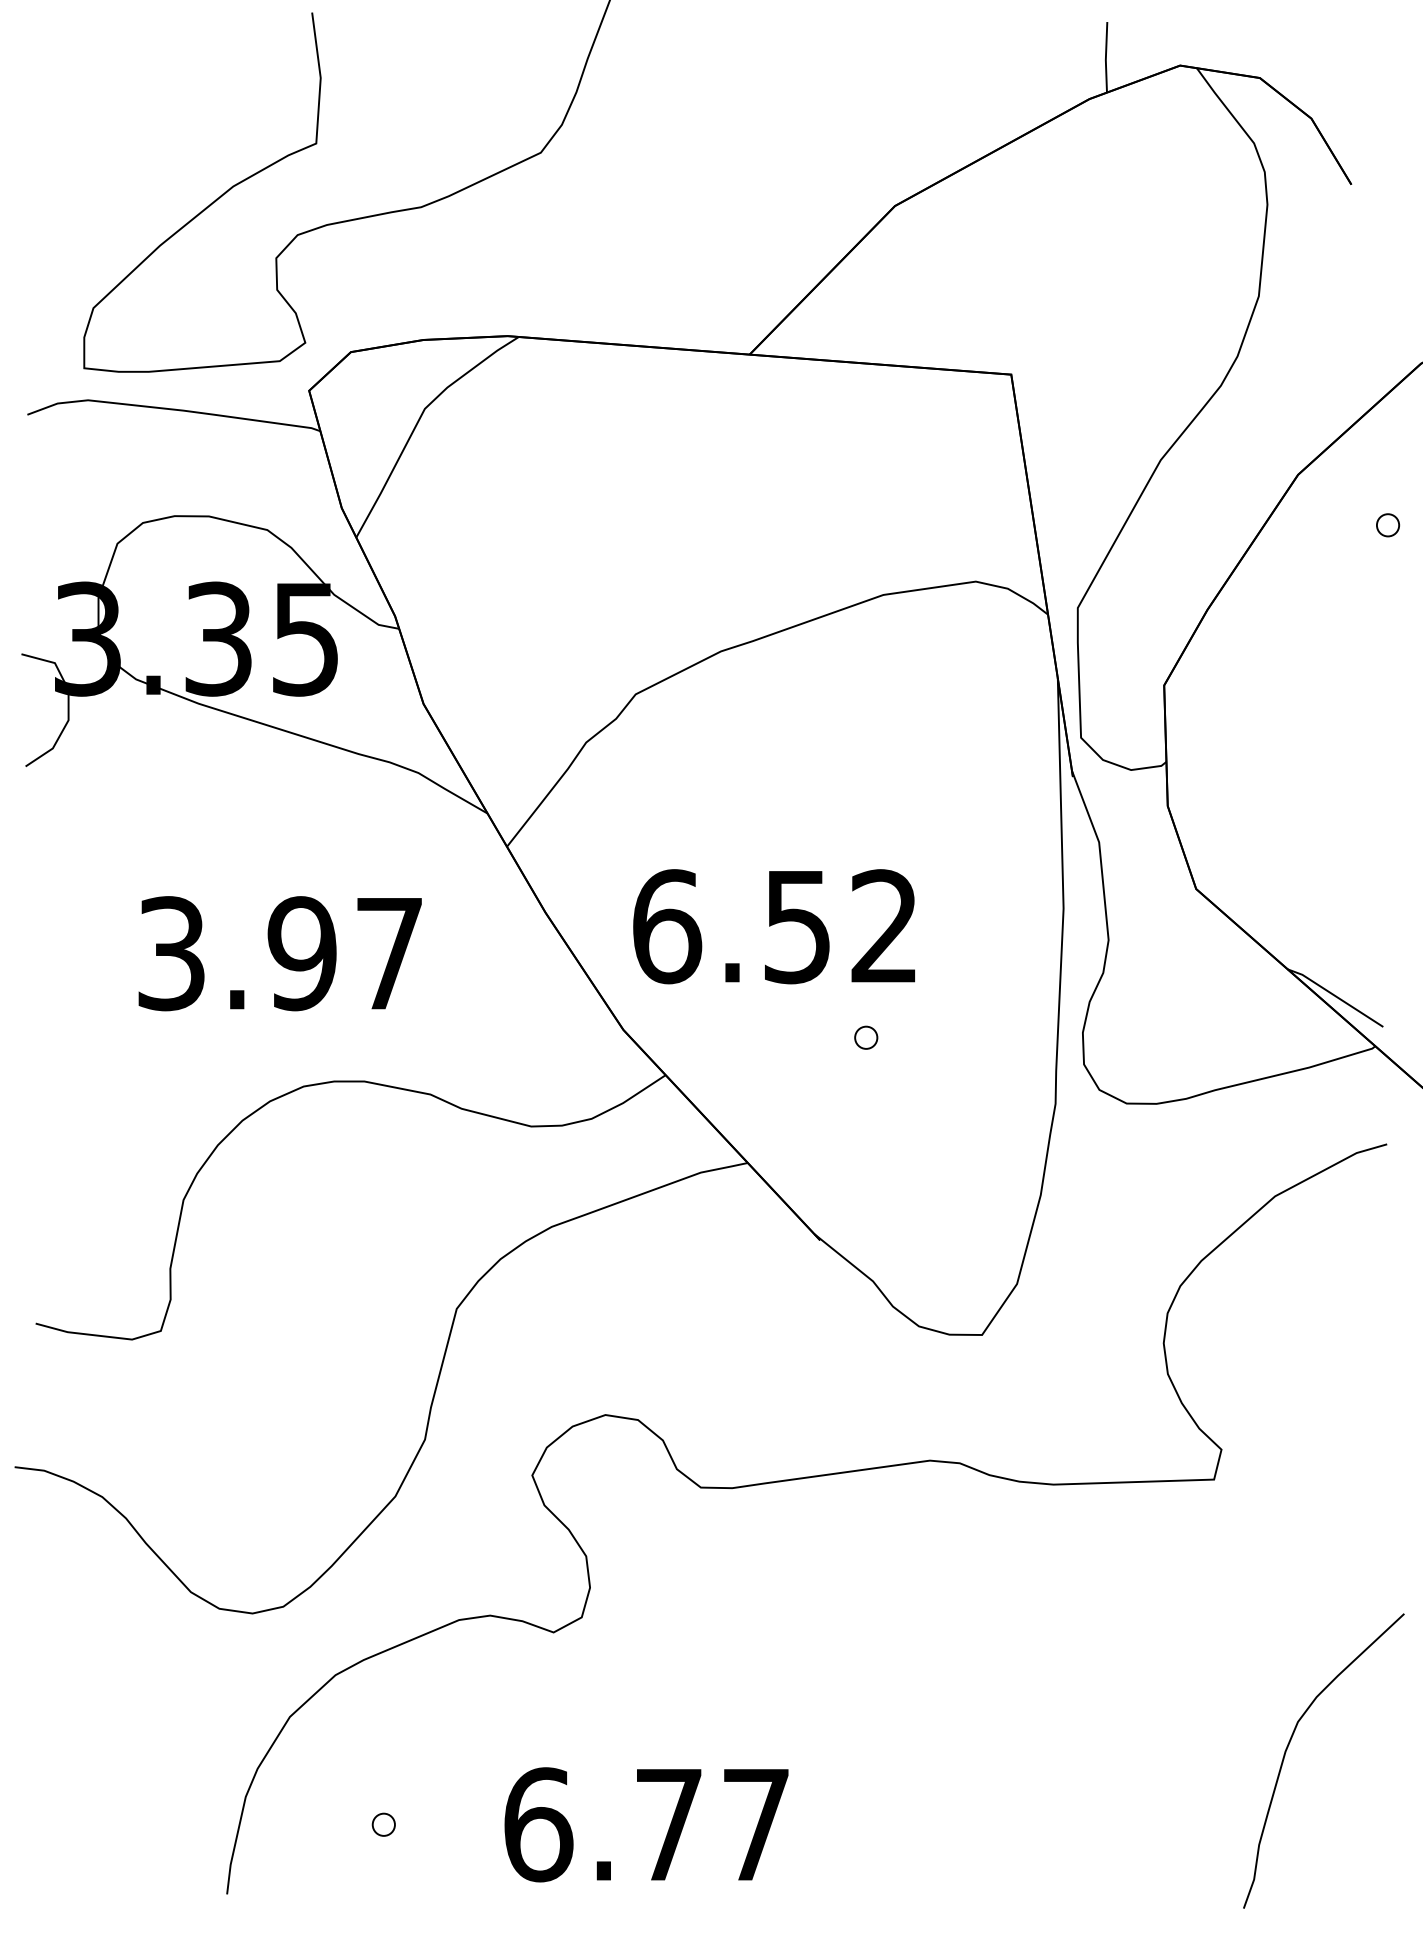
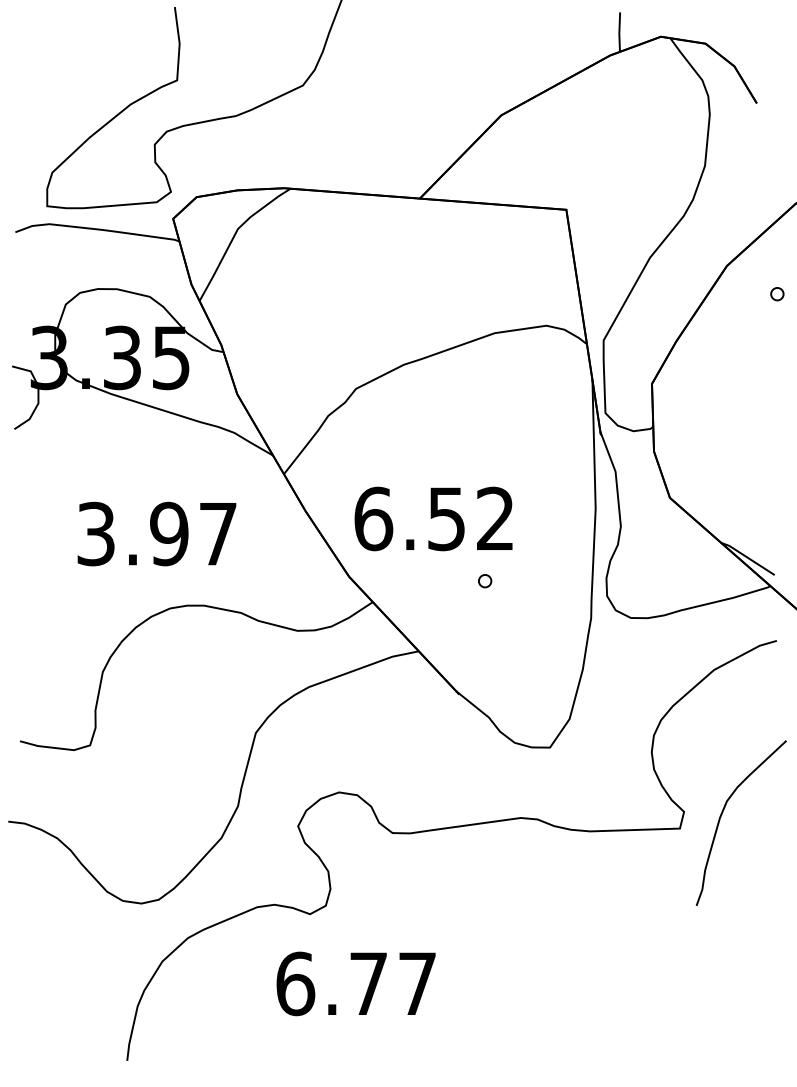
curve: (1288, 1750) -> (721, 817), moved
part: (382, 1824) -> (214, 1021), removed
text: (645, 1824) -> (355, 983), moved

